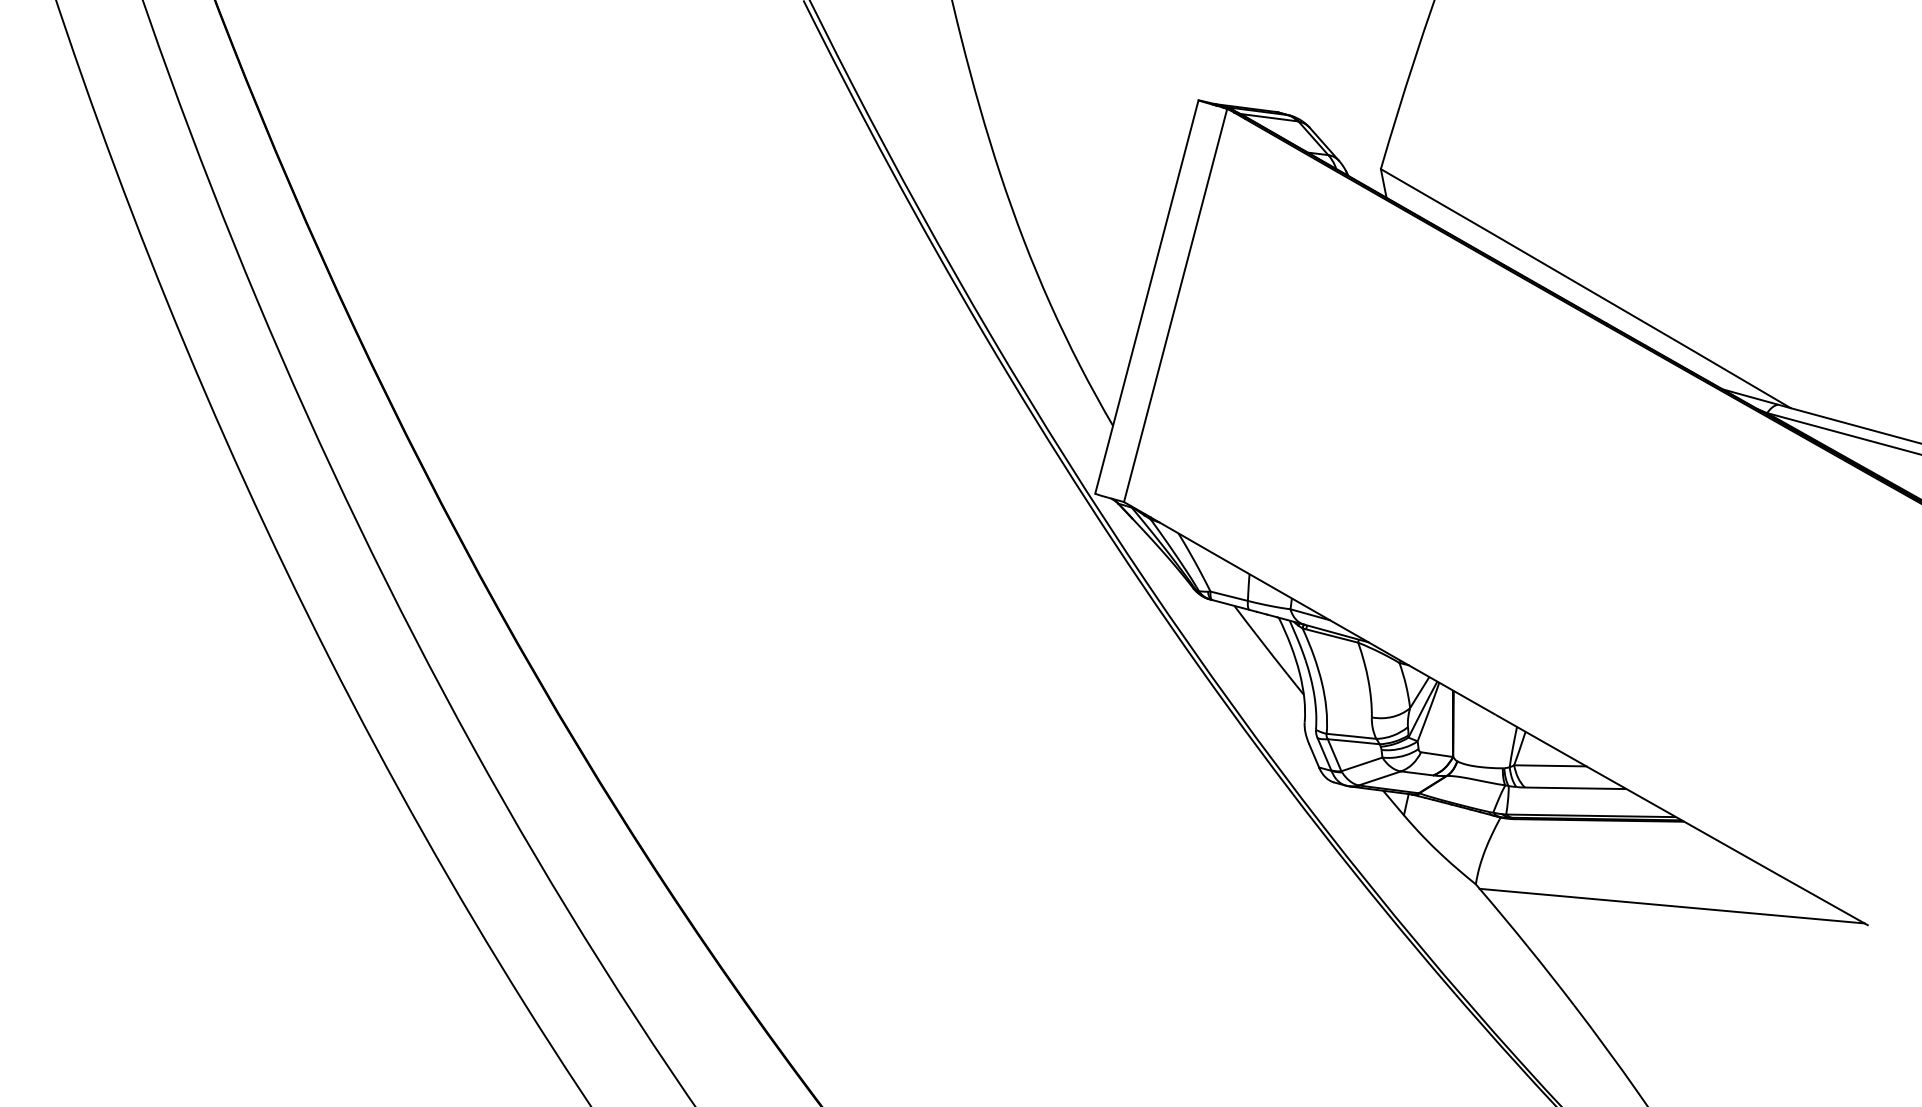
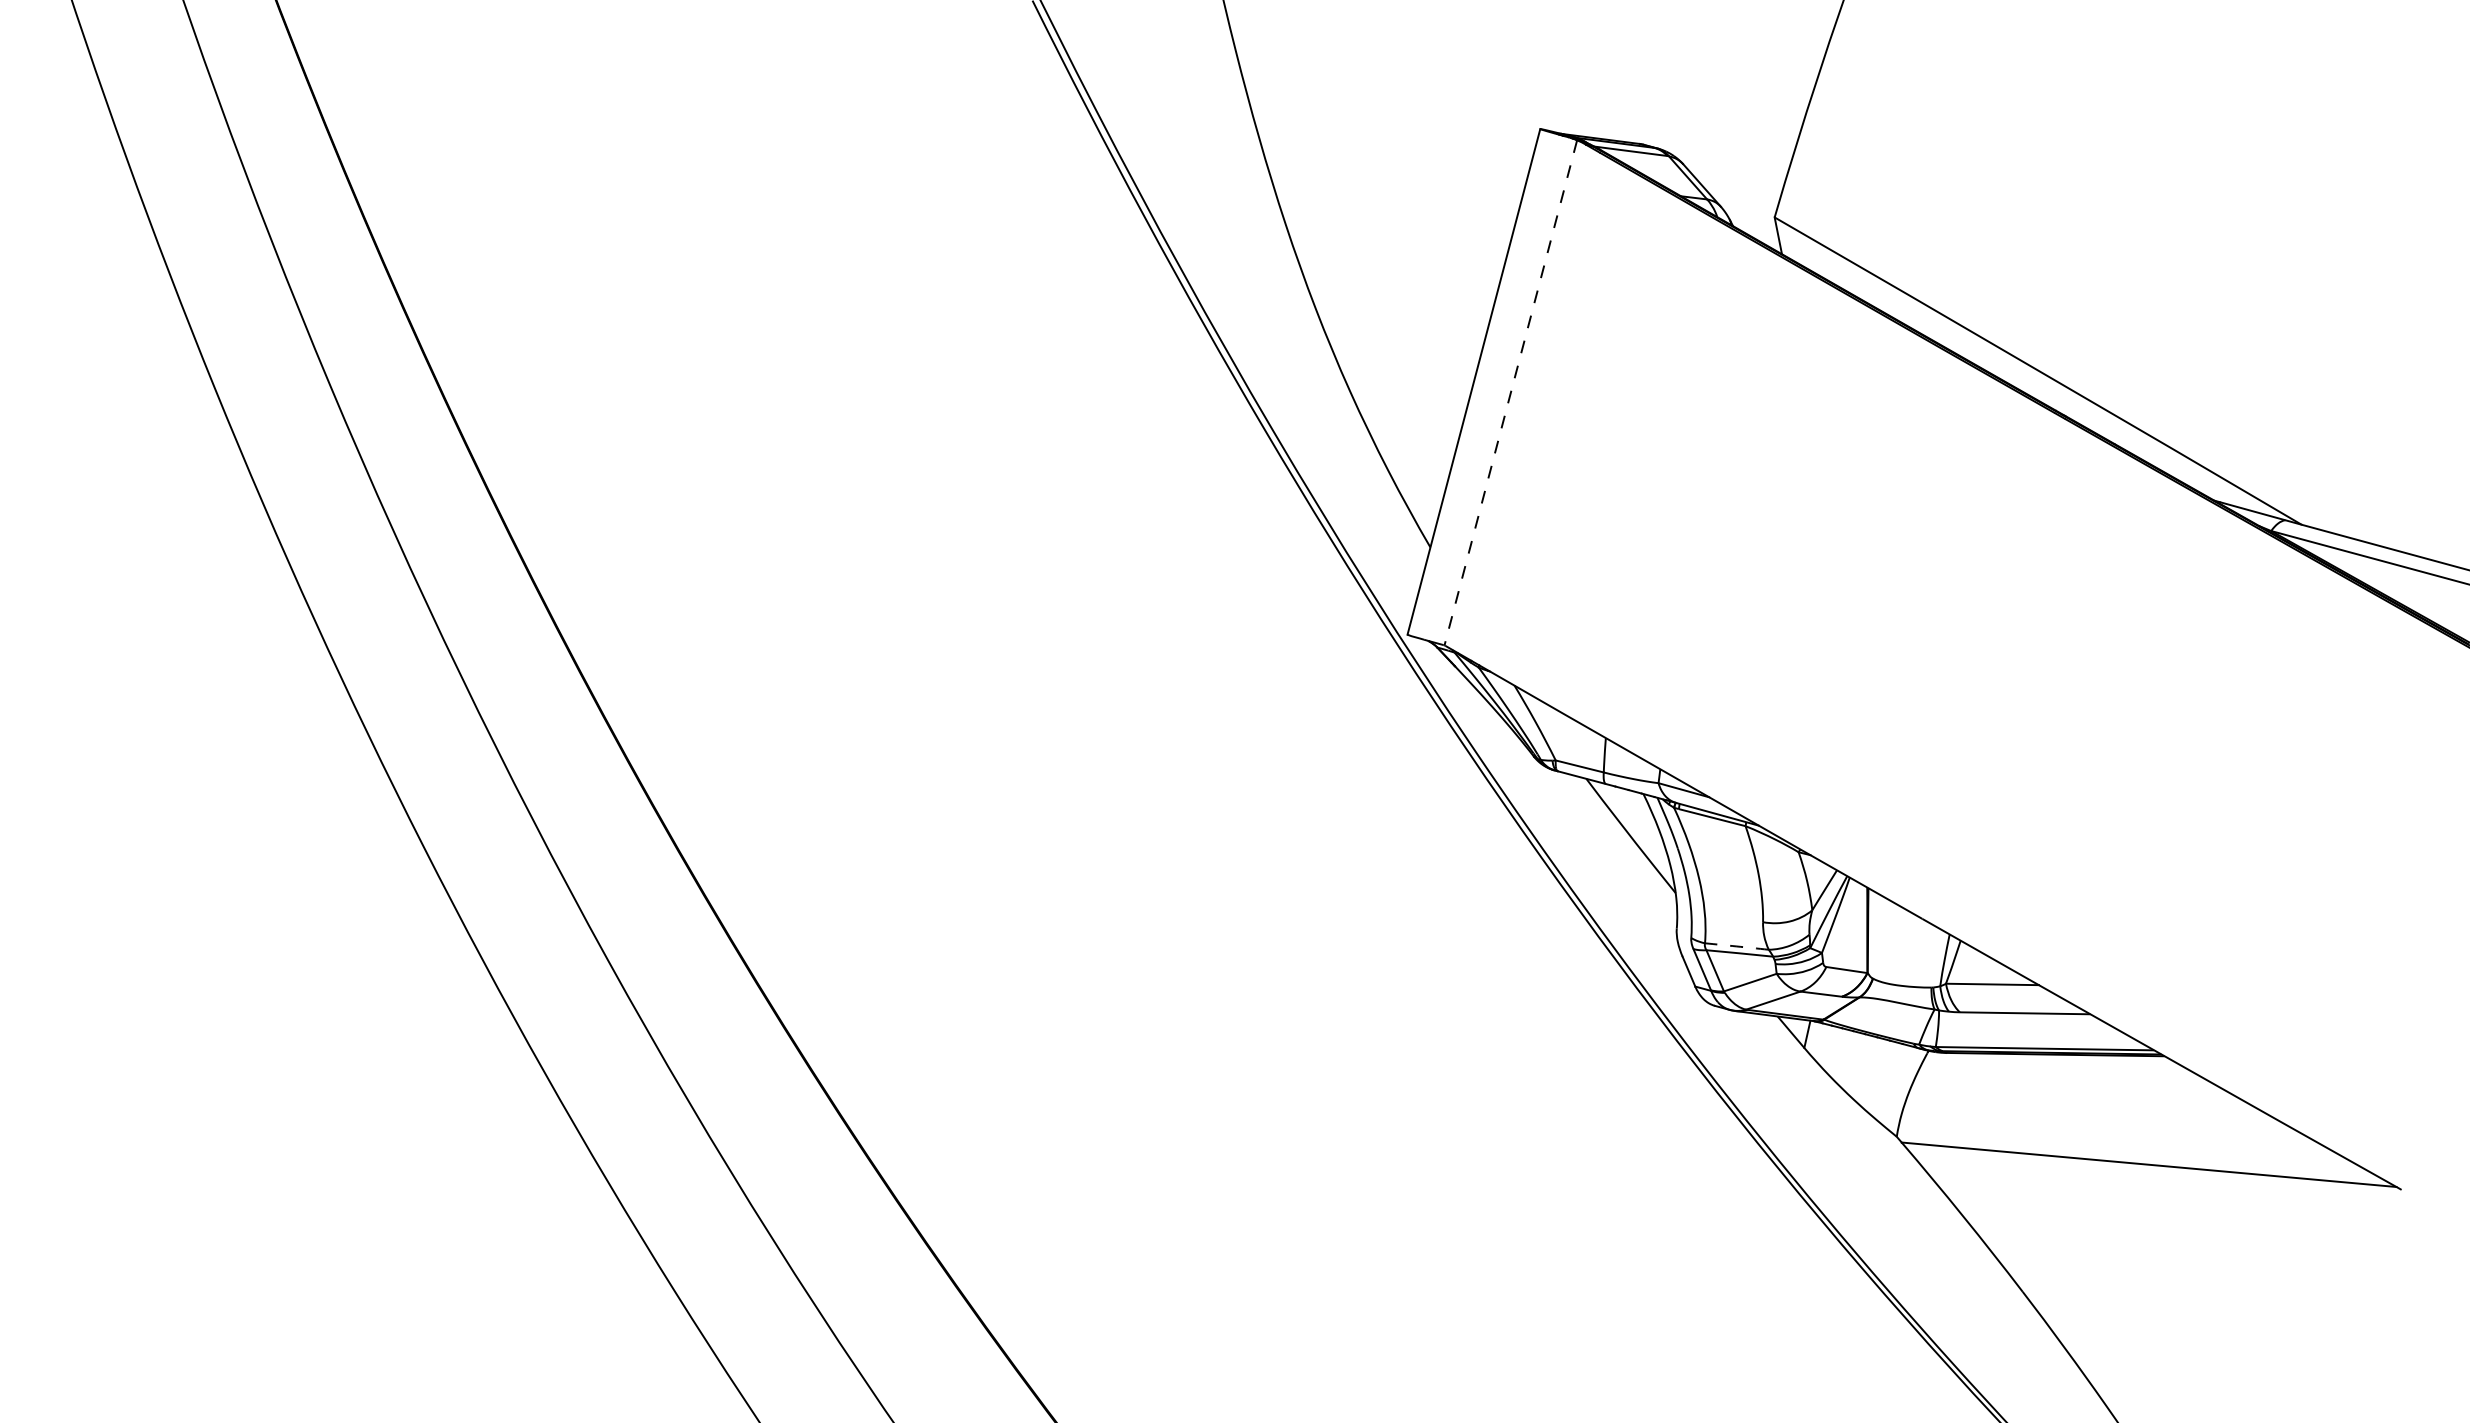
line: (1175, 306) -> (1510, 393), solid -> dashed
arc: (1351, 736) -> (1736, 946), solid -> dashed

